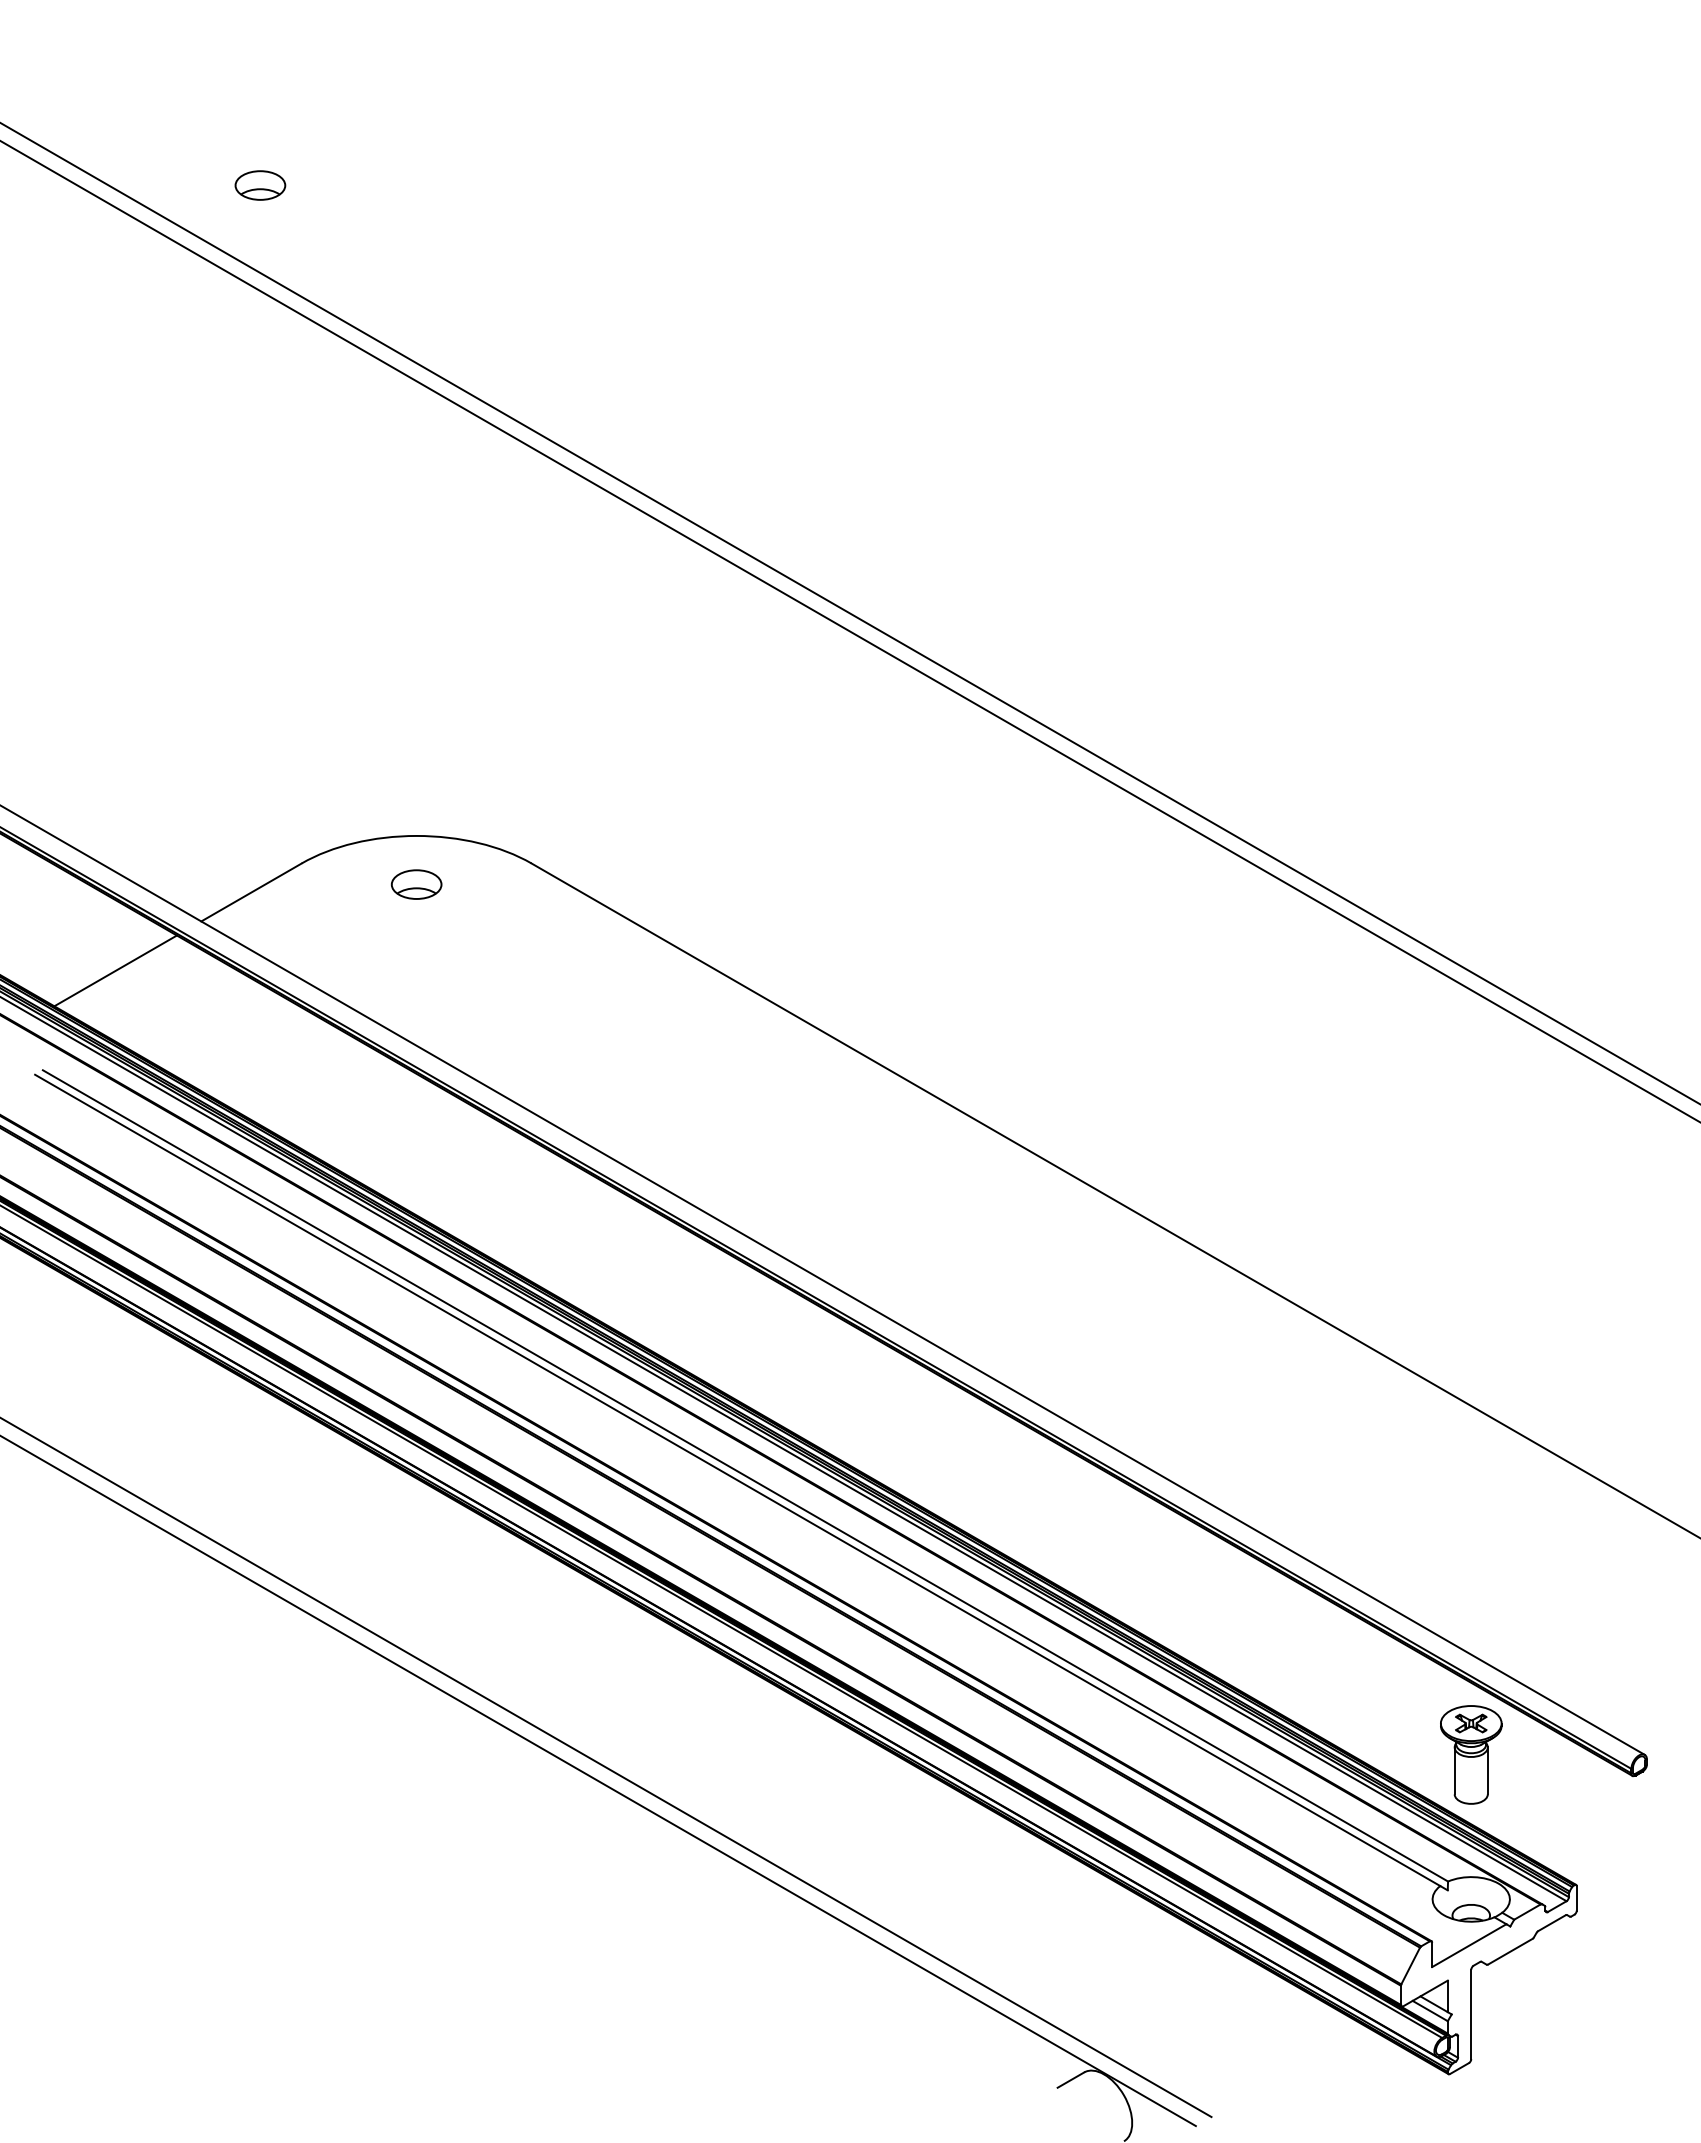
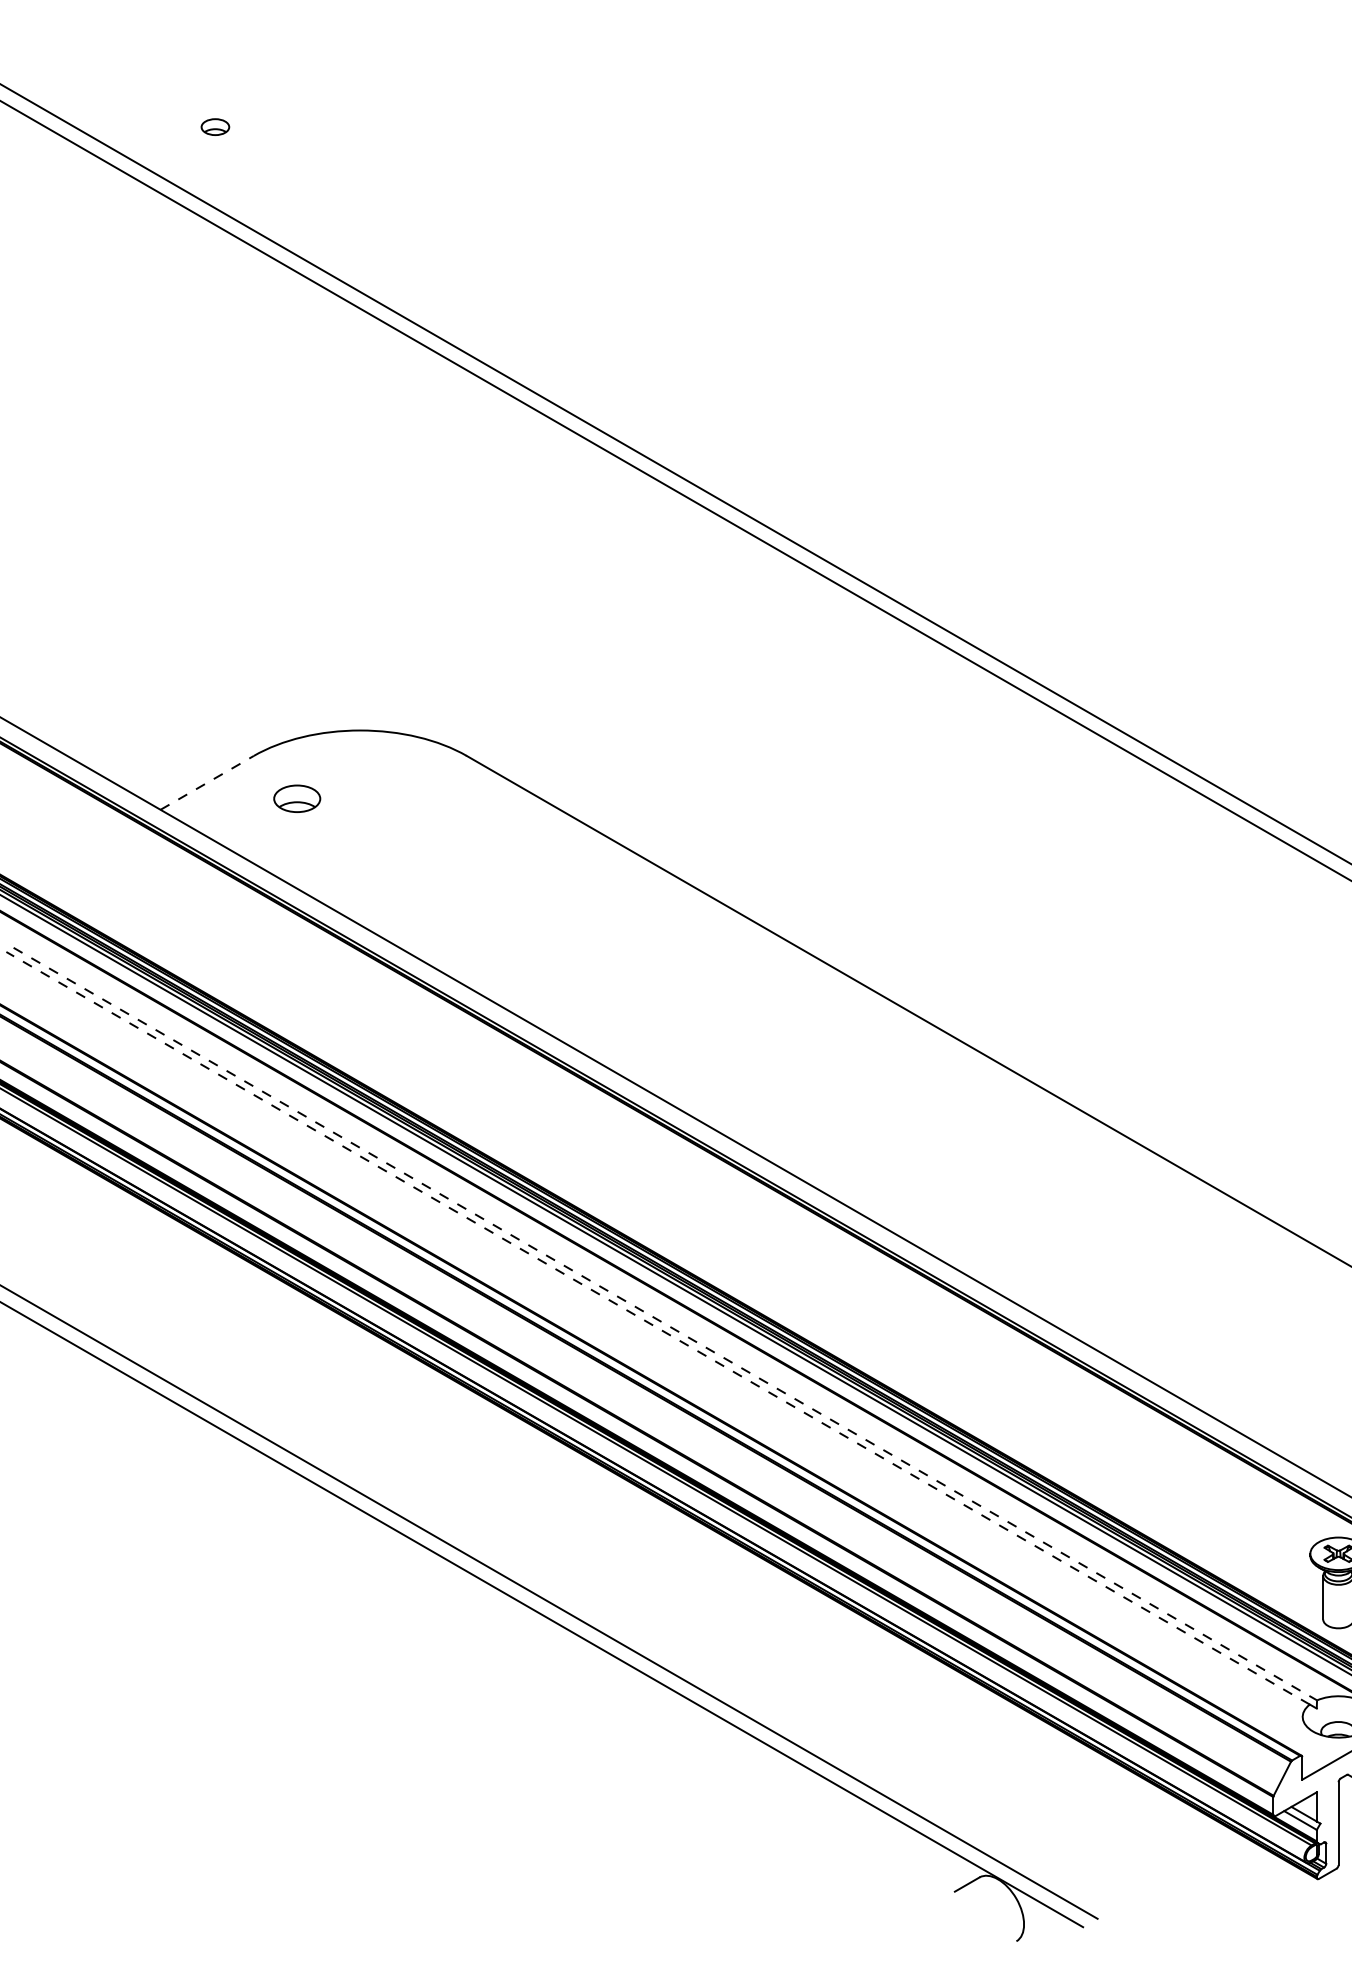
part: (260, 185) -> (215, 127), size x0.6
part: (416, 884) -> (297, 798), moved
line: (252, 892) -> (208, 782), solid -> dashed
line: (115, 970) -> (80, 855), removed
line: (745, 1476) -> (665, 1324), solid -> dashed
line: (737, 1480) -> (657, 1328), solid -> dashed

